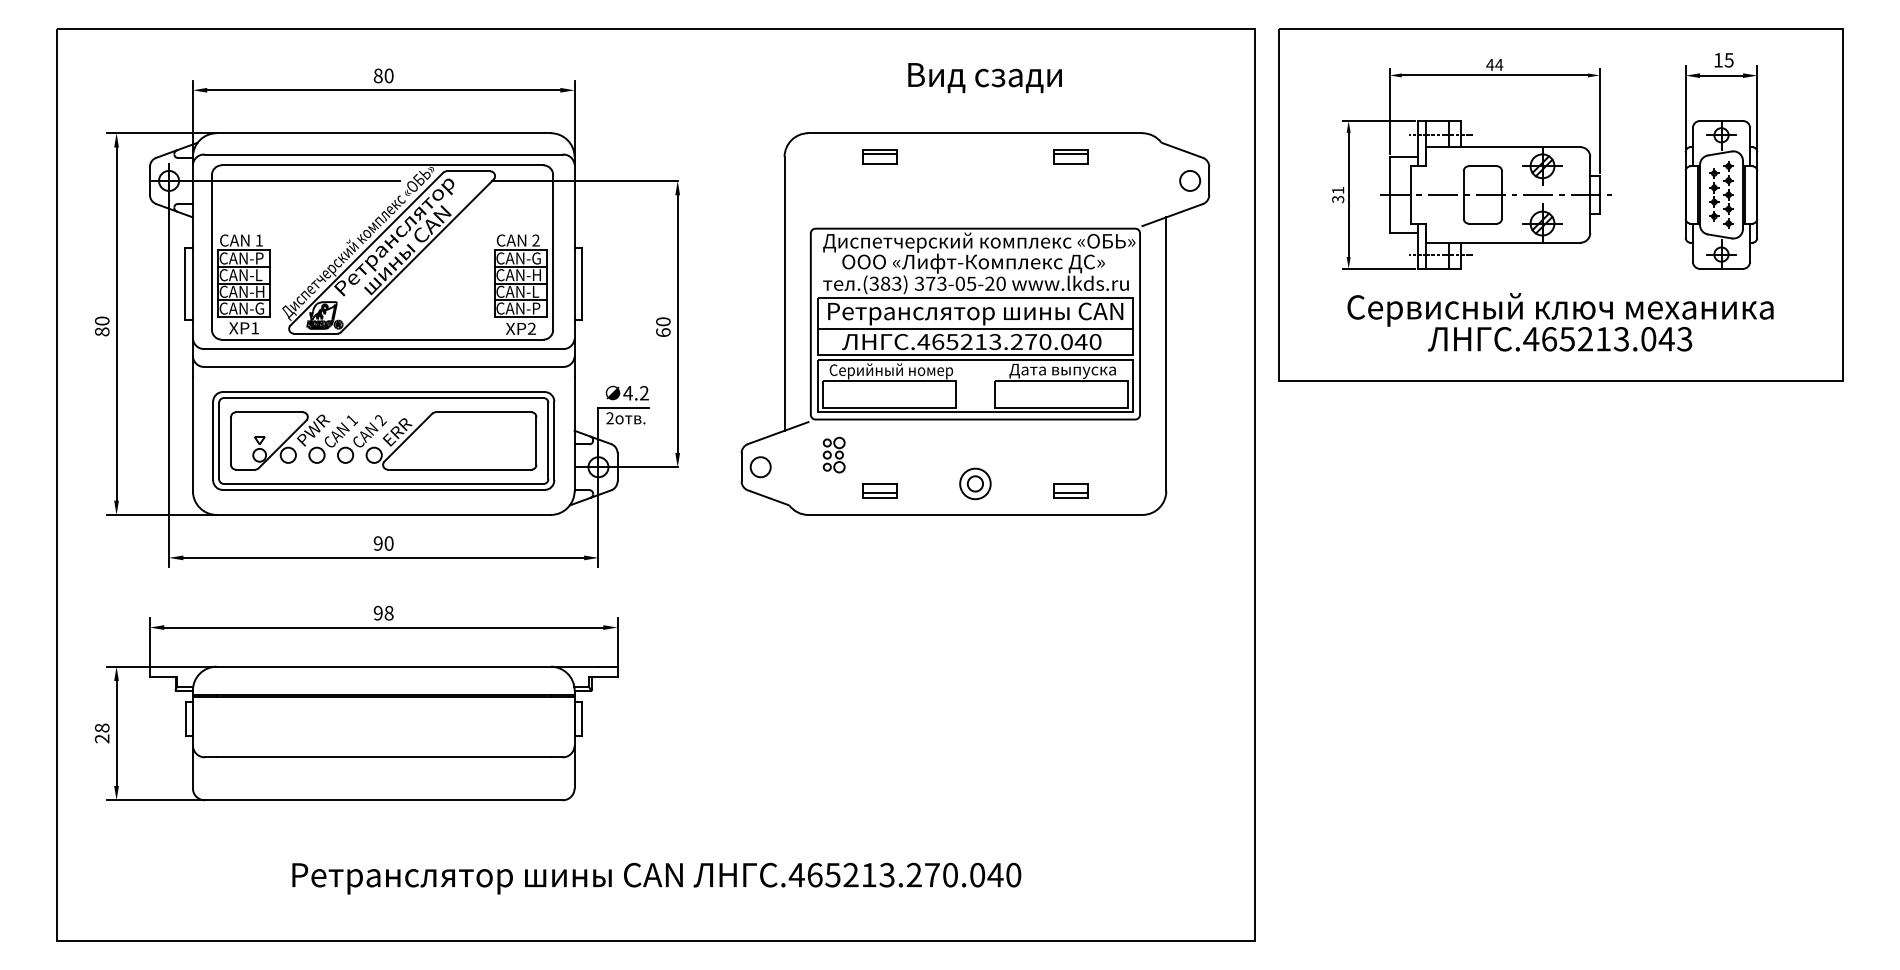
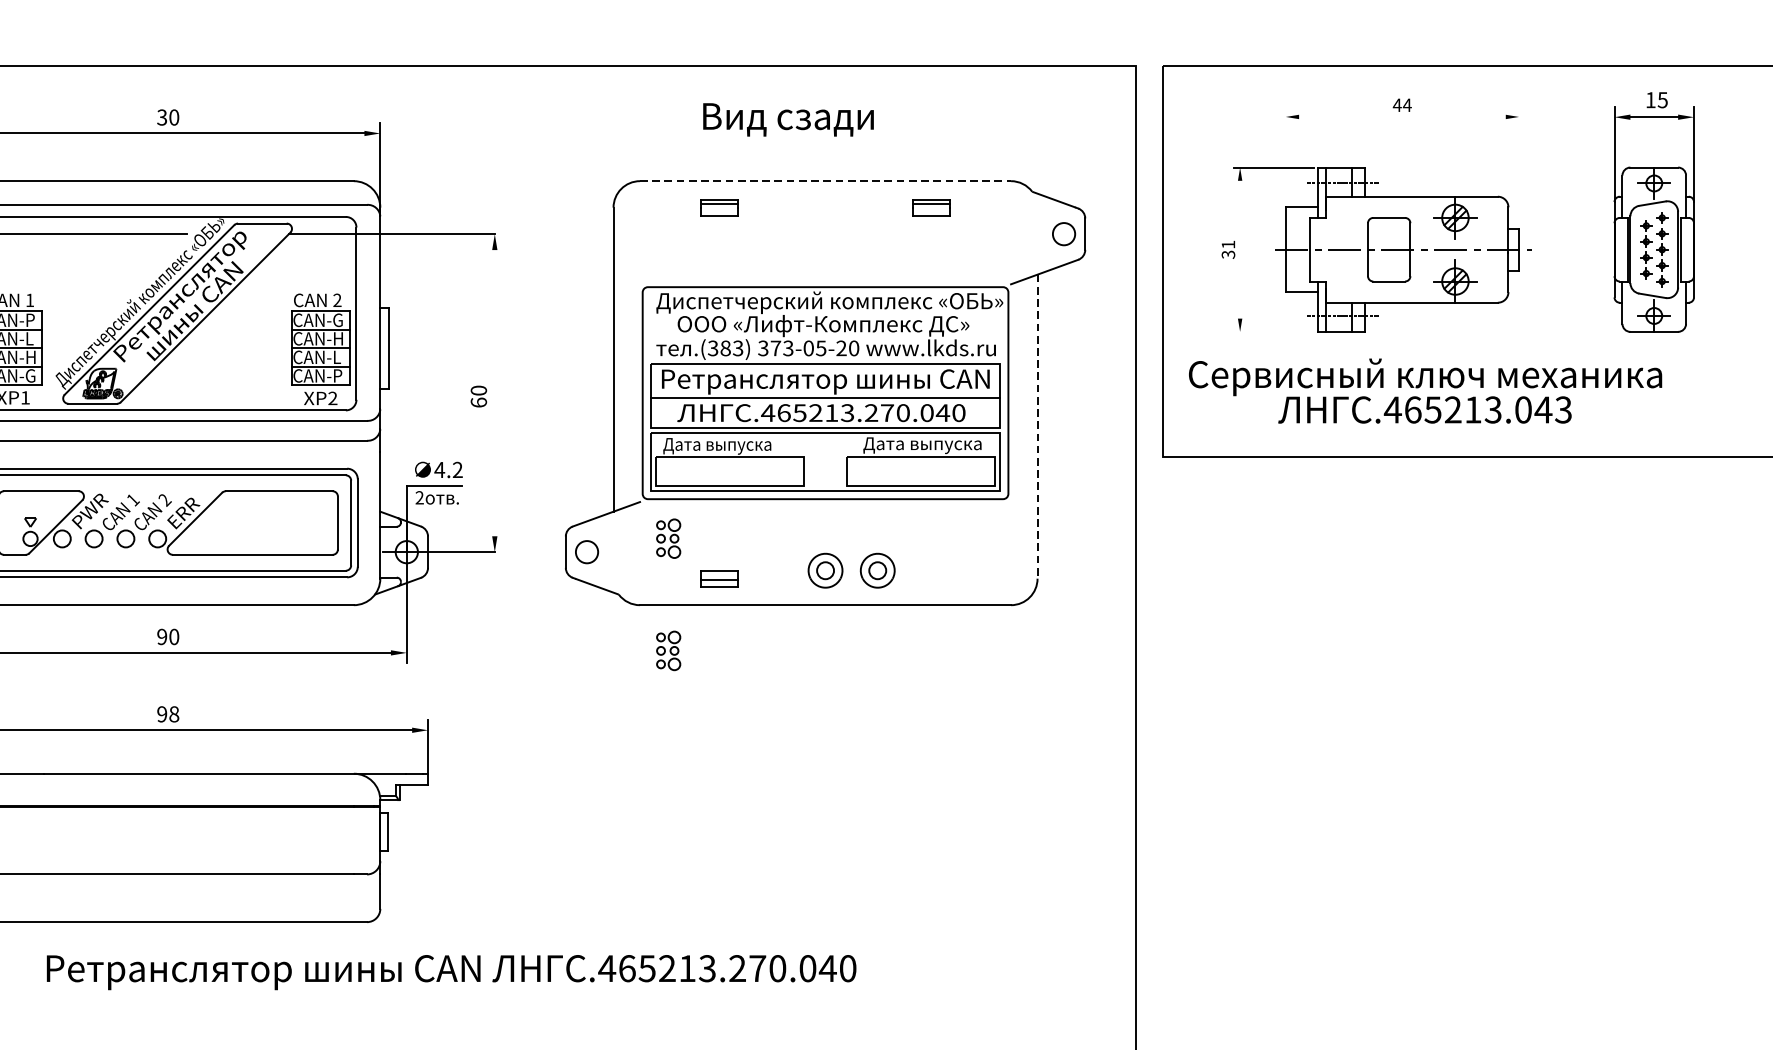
text: (377, 75) -> (161, 117), 80 -> 30
line: (1494, 75) -> (1402, 117), removed
text: (984, 78) -> (787, 120), moved
line: (1389, 111) -> (1285, 157), removed
line: (1599, 120) -> (1518, 167), removed
line: (975, 133) -> (825, 181), solid -> dashed
line: (1348, 194) -> (1239, 249), removed
line: (1378, 268) -> (1273, 331), removed
text: (1560, 322) -> (1425, 391), moved
line: (677, 323) -> (494, 392), removed
line: (1166, 354) -> (1037, 426), solid -> dashed
text: (891, 371) -> (732, 445), Серийный номер -> Дата выпуска
part: (1022, 483) -> (877, 570), added
part: (1070, 490) -> (931, 578), removed
part: (833, 555) -> (667, 650), added
text: (656, 878) -> (451, 972), moved

